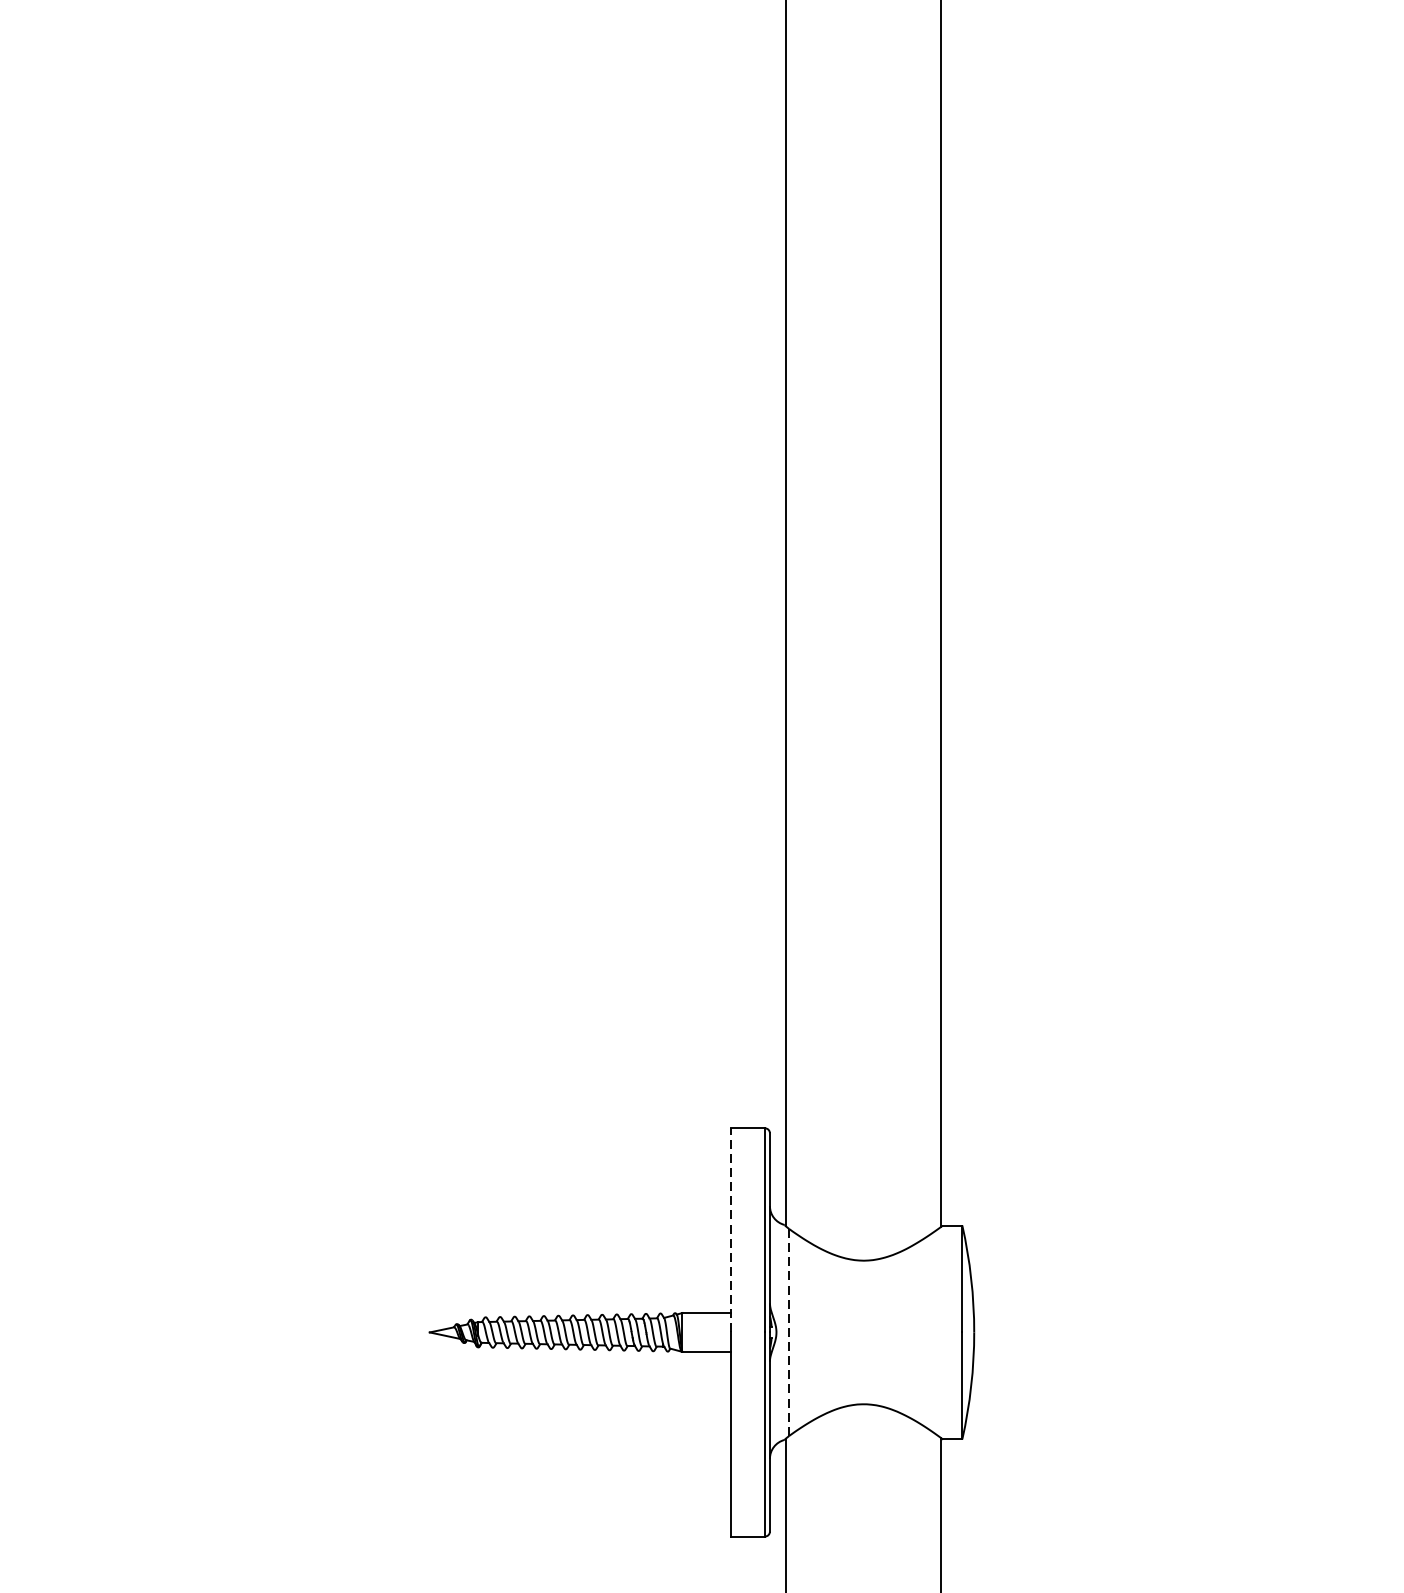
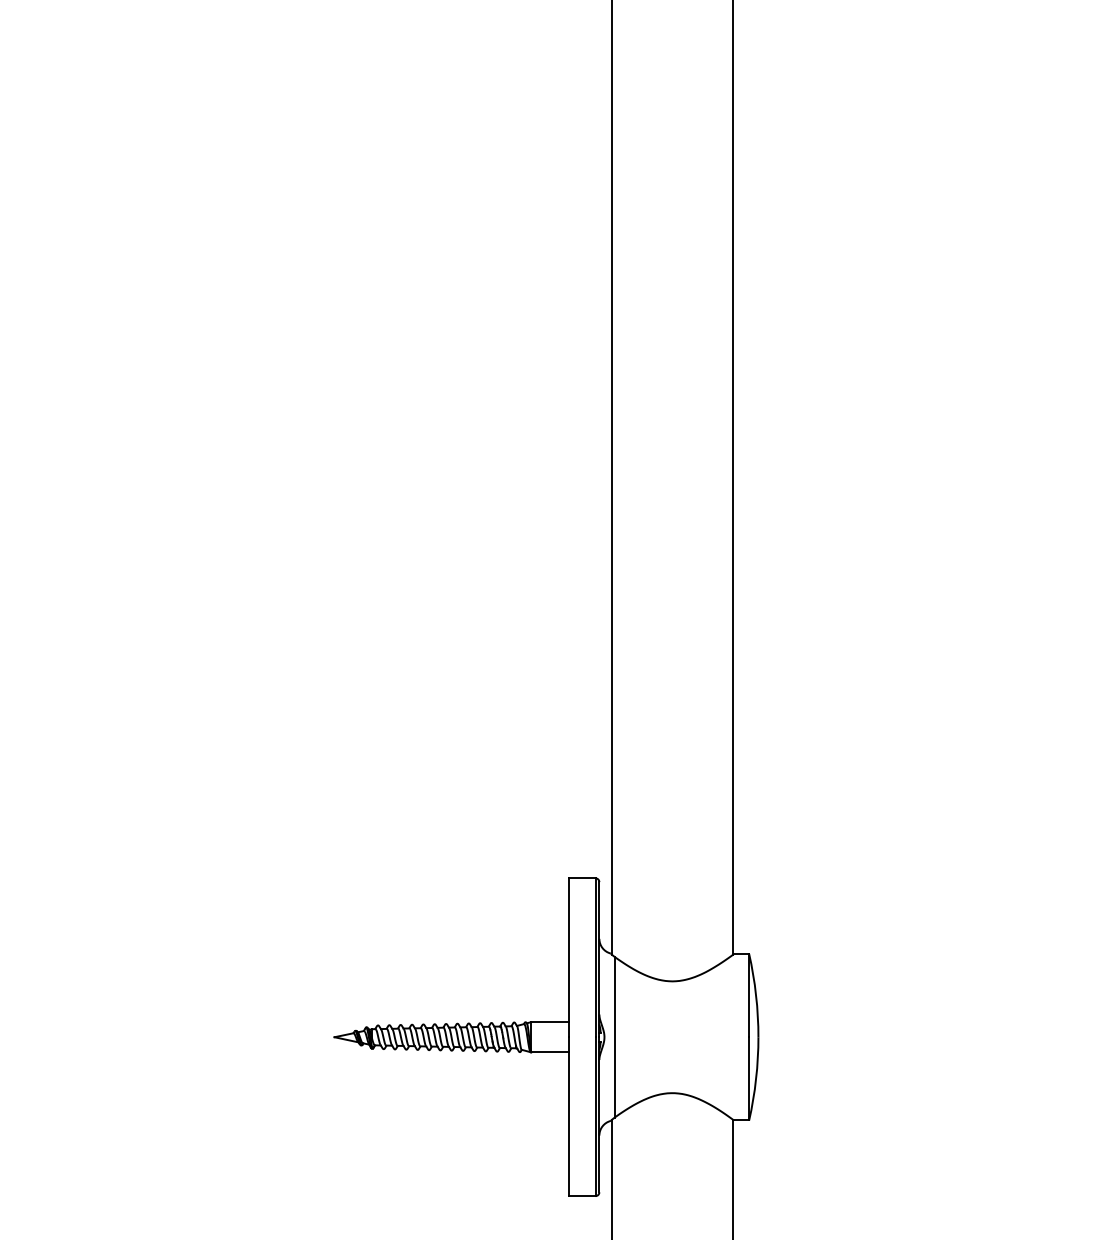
line: (731, 1230) -> (569, 957), dashed -> solid
line: (789, 1331) -> (614, 1036), dashed -> solid

